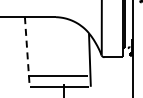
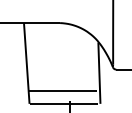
line: (27, 51) -> (26, 62), dashed -> solid

